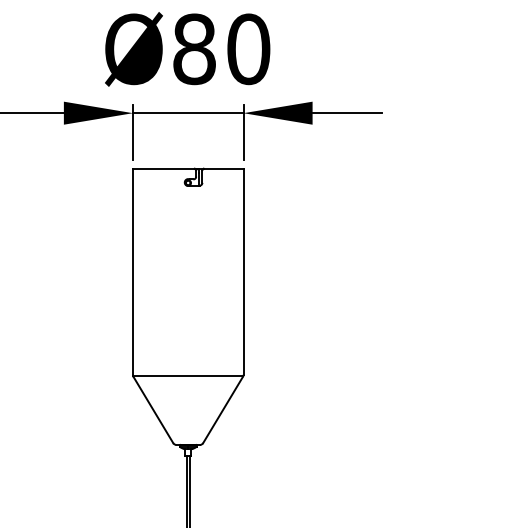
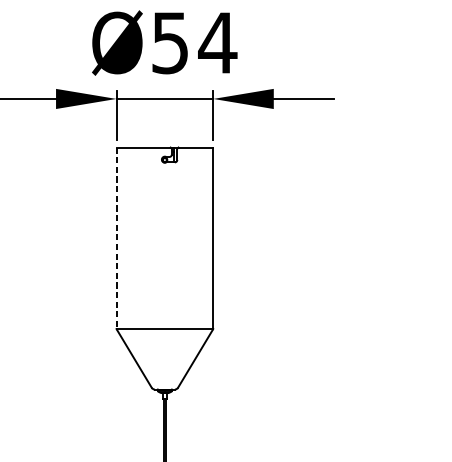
text: (222, 49) -> (194, 43), Ø80 -> Ø54
line: (132, 272) -> (116, 238), solid -> dashed

